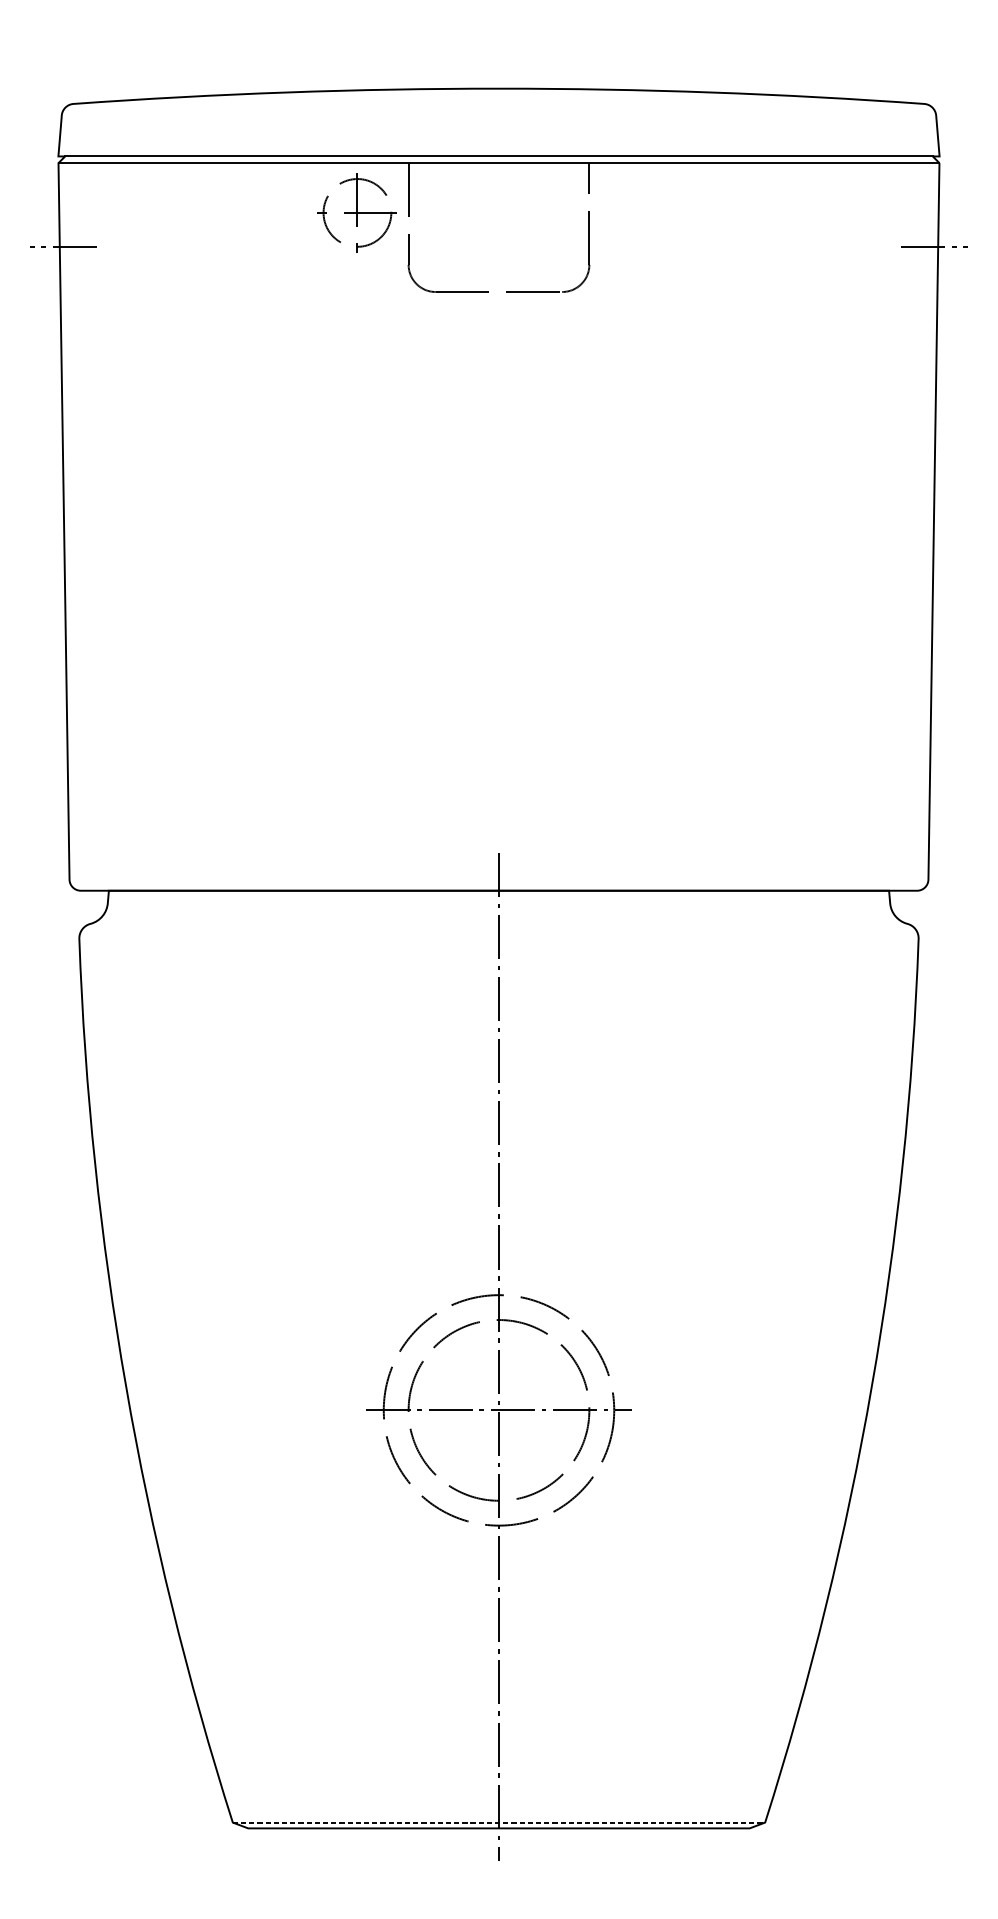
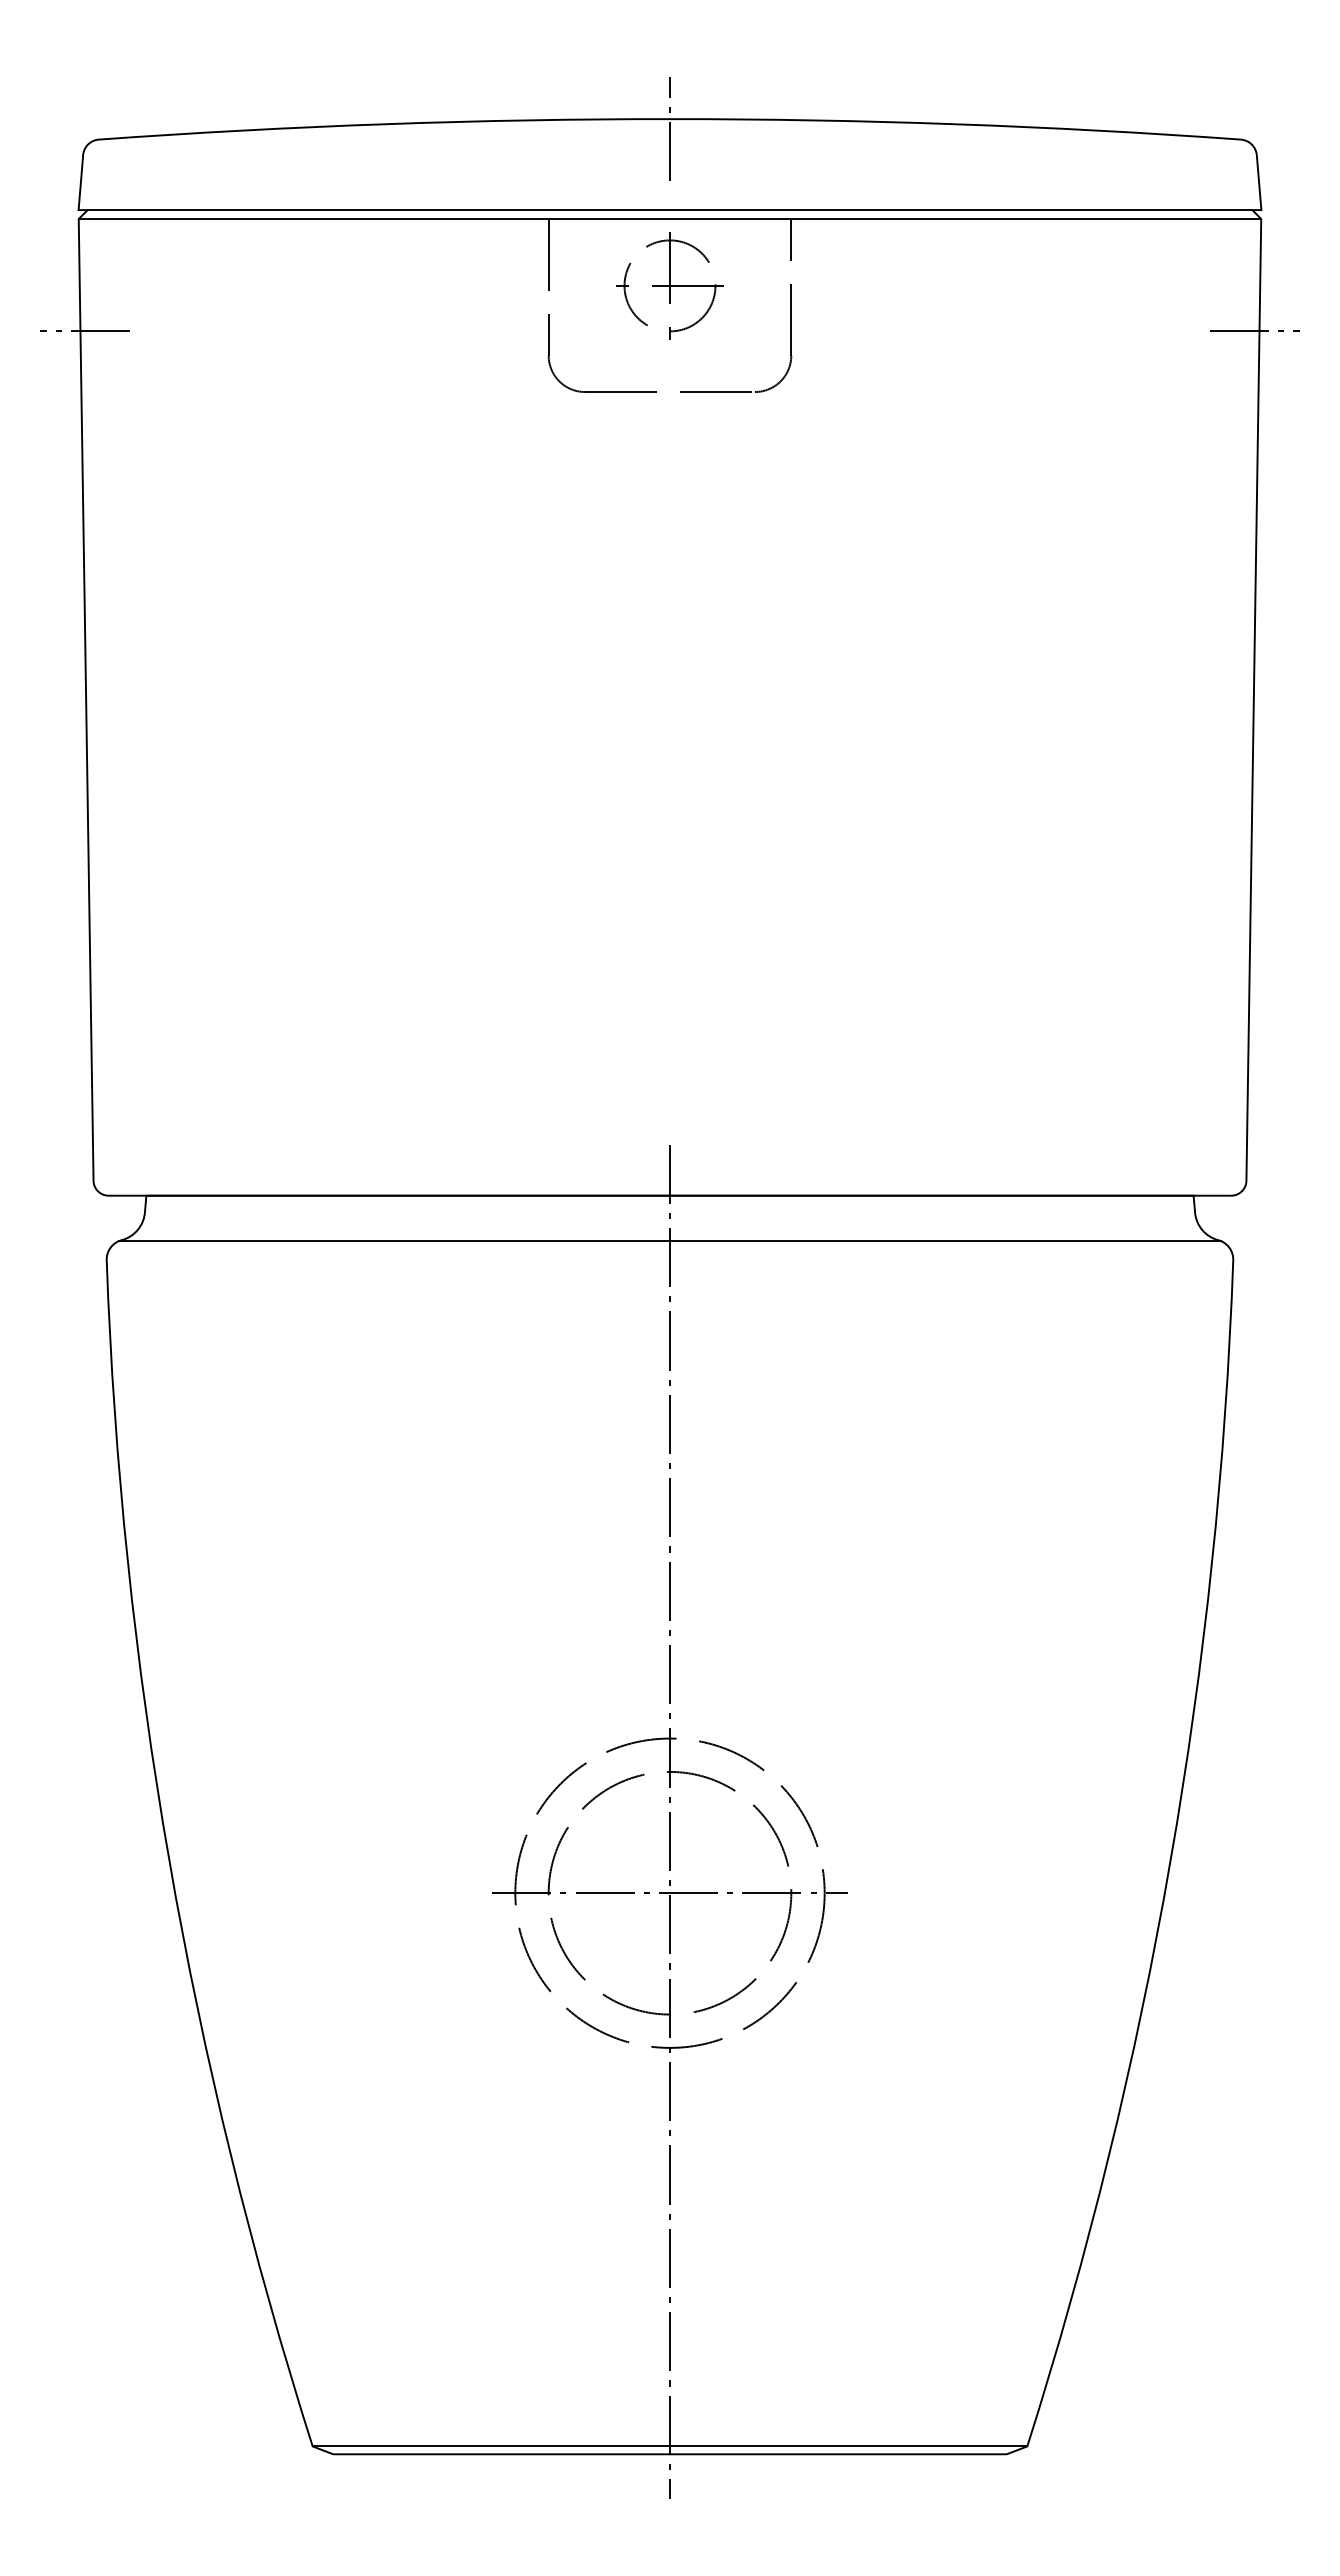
line: (499, 96) -> (670, 129), added
part: (357, 212) -> (669, 285), moved
line: (498, 924) -> (669, 1241), added
line: (499, 1822) -> (670, 2446), dashed -> solid

